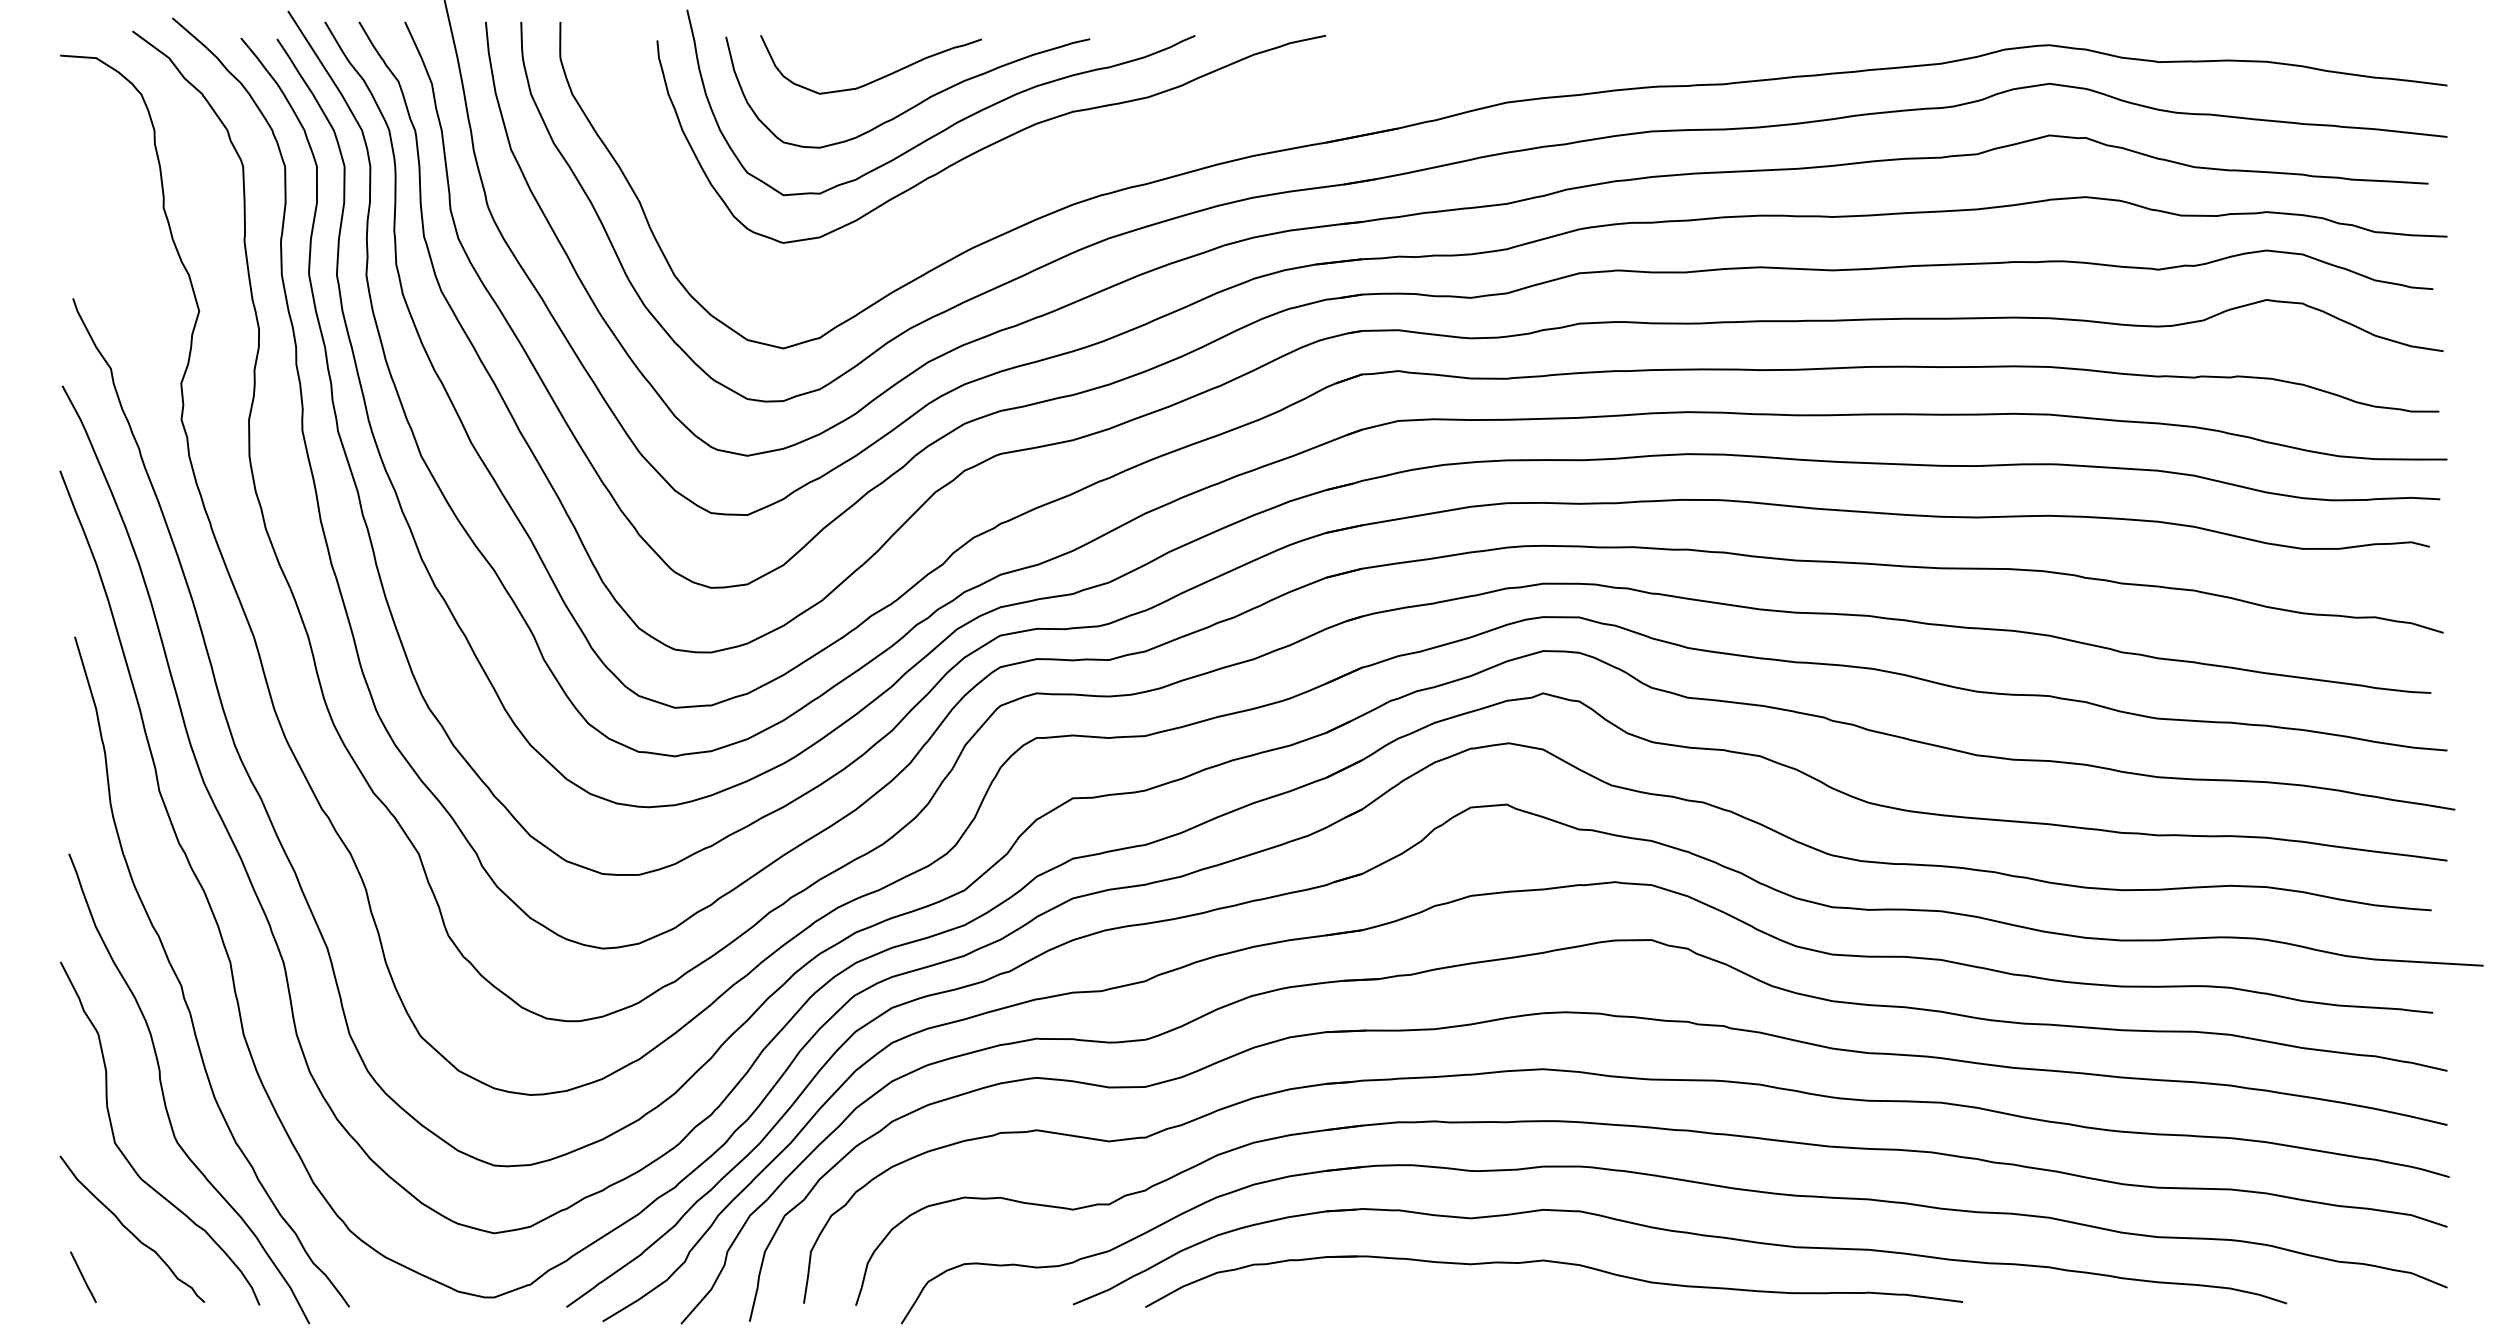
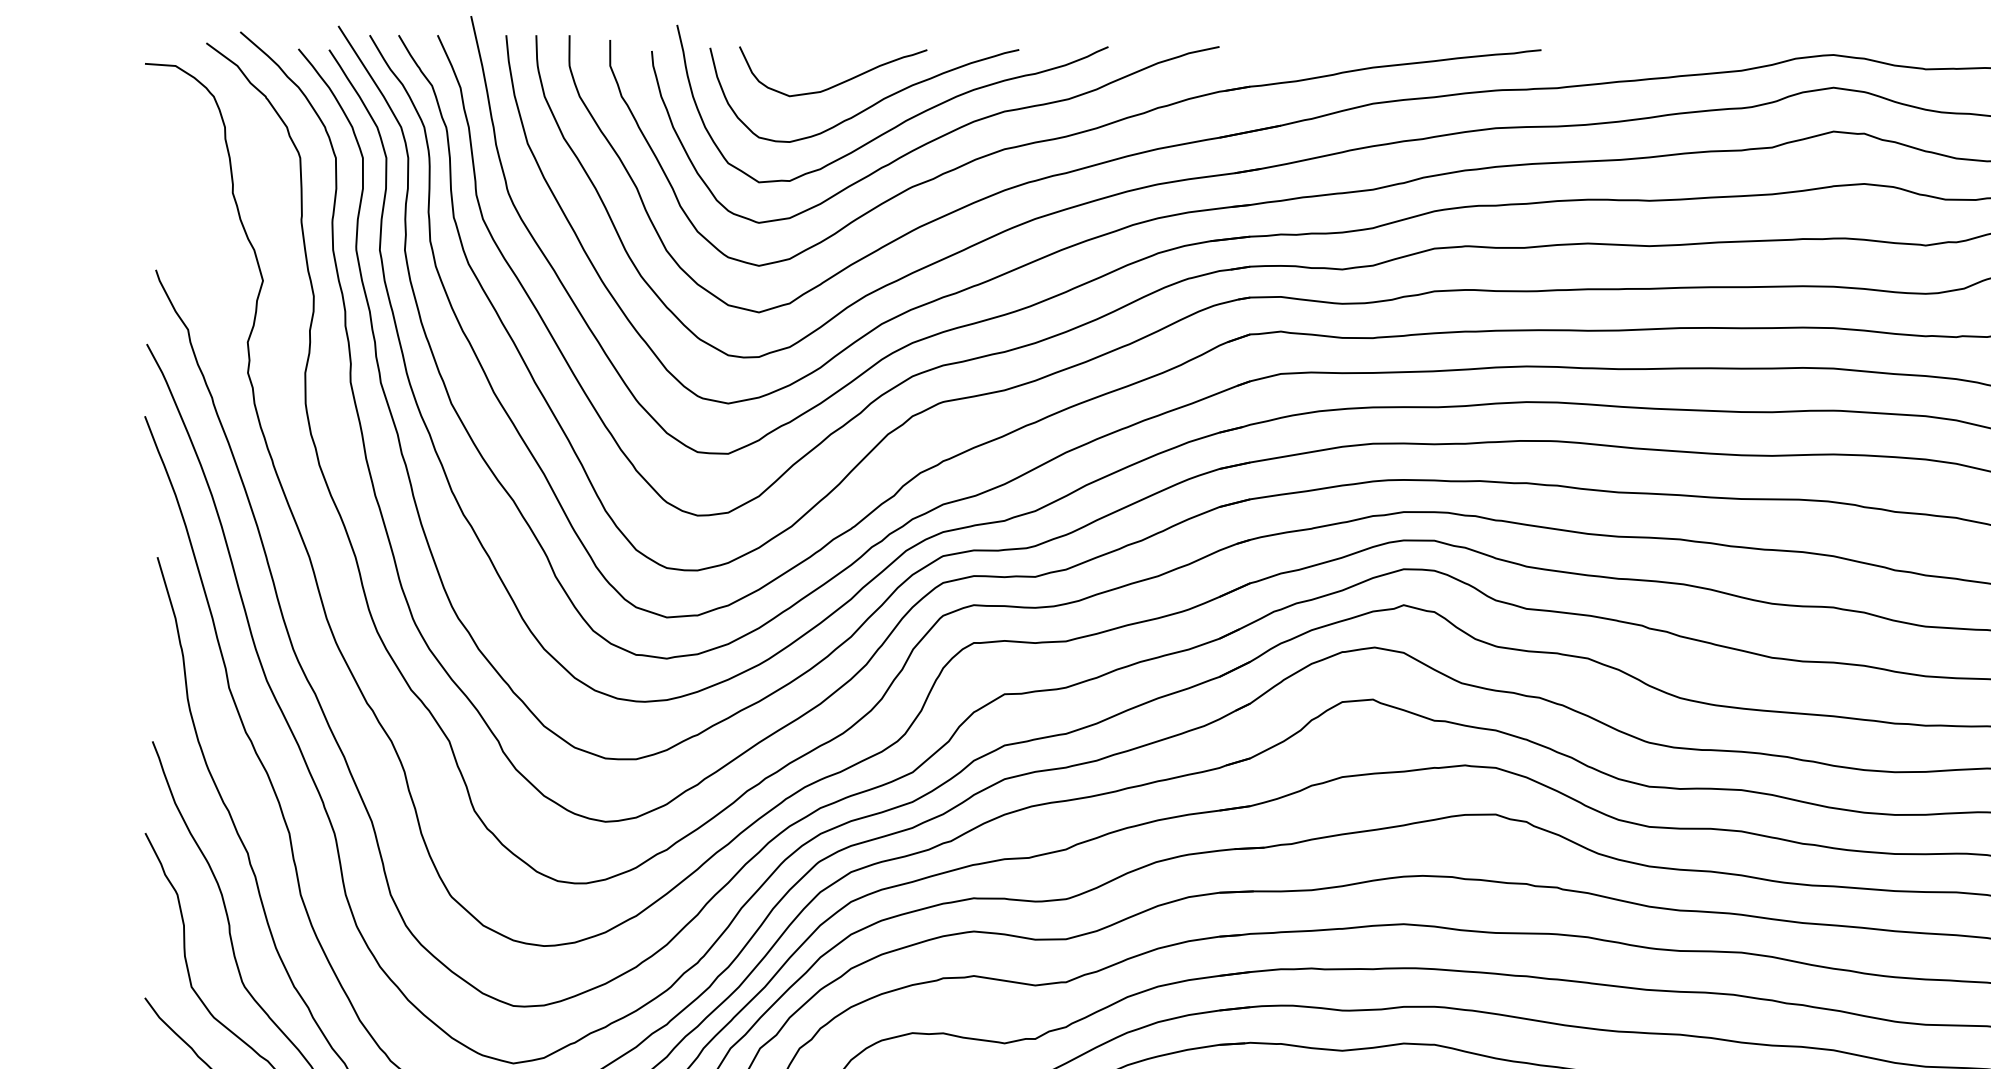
part: (1153, 140) -> (1073, 135), added

